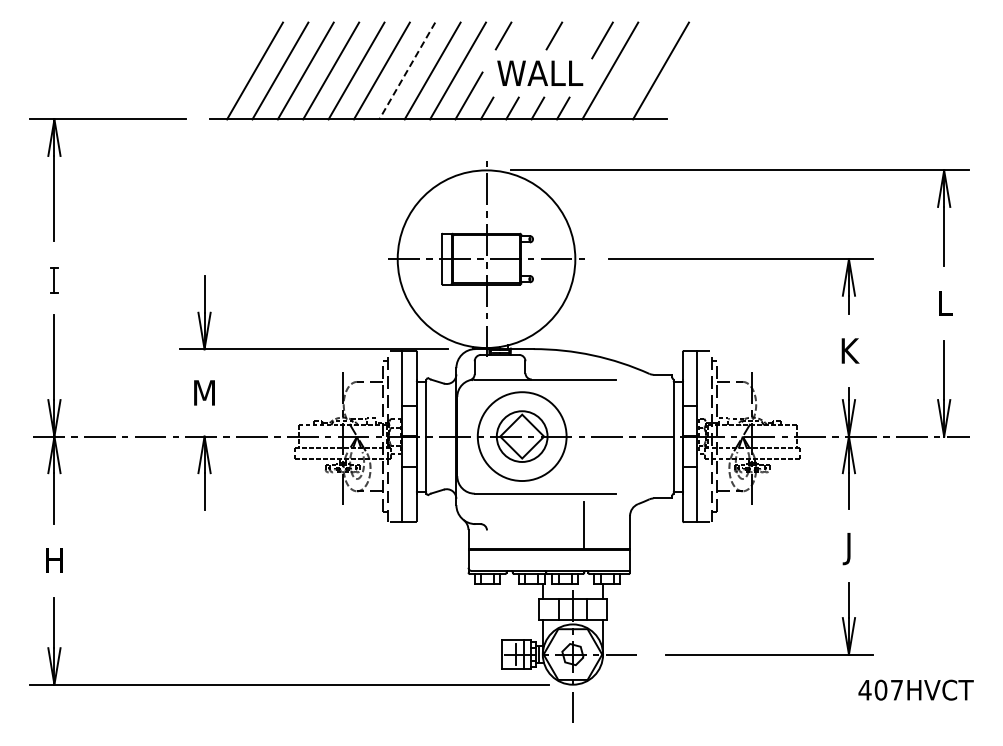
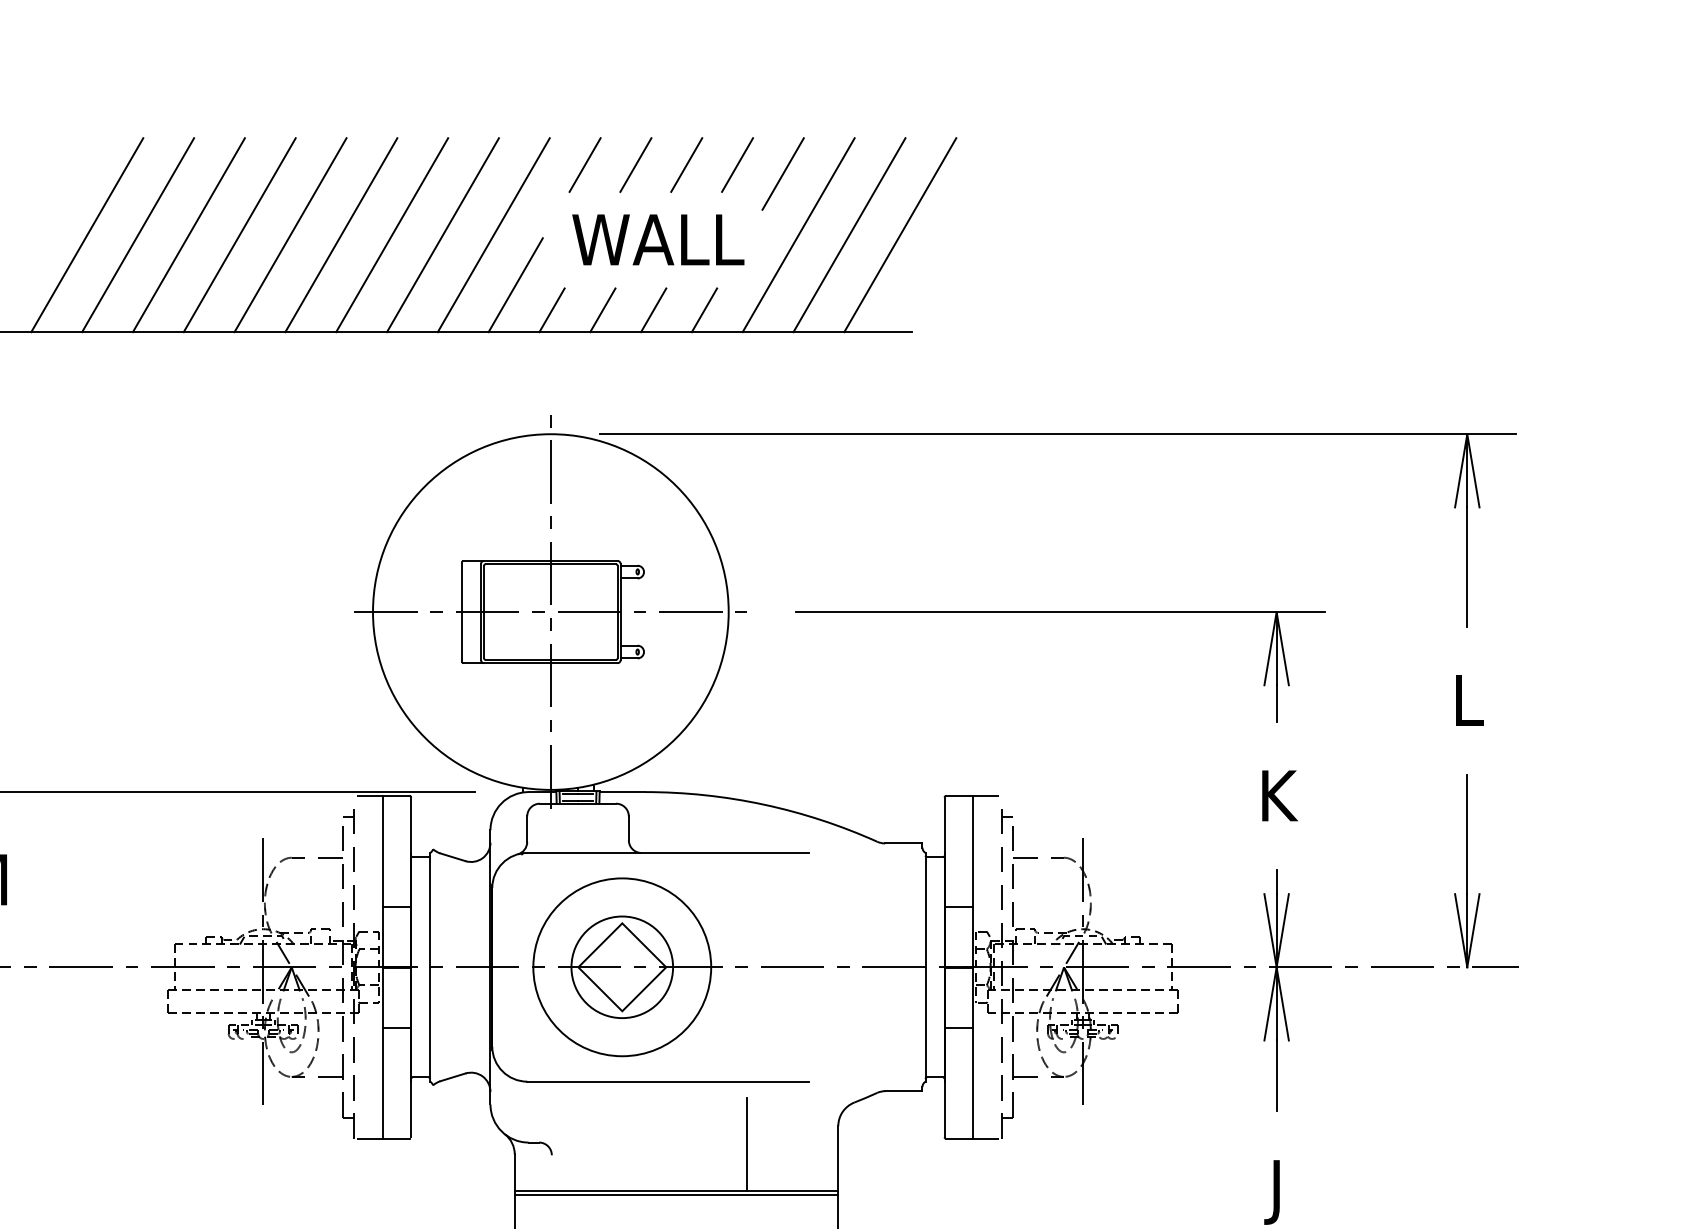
line: (528, 35) -> (634, 164), added
line: (579, 35) -> (737, 164), added
line: (635, 70) -> (849, 234), added
line: (407, 71) -> (392, 236), dashed -> solid

